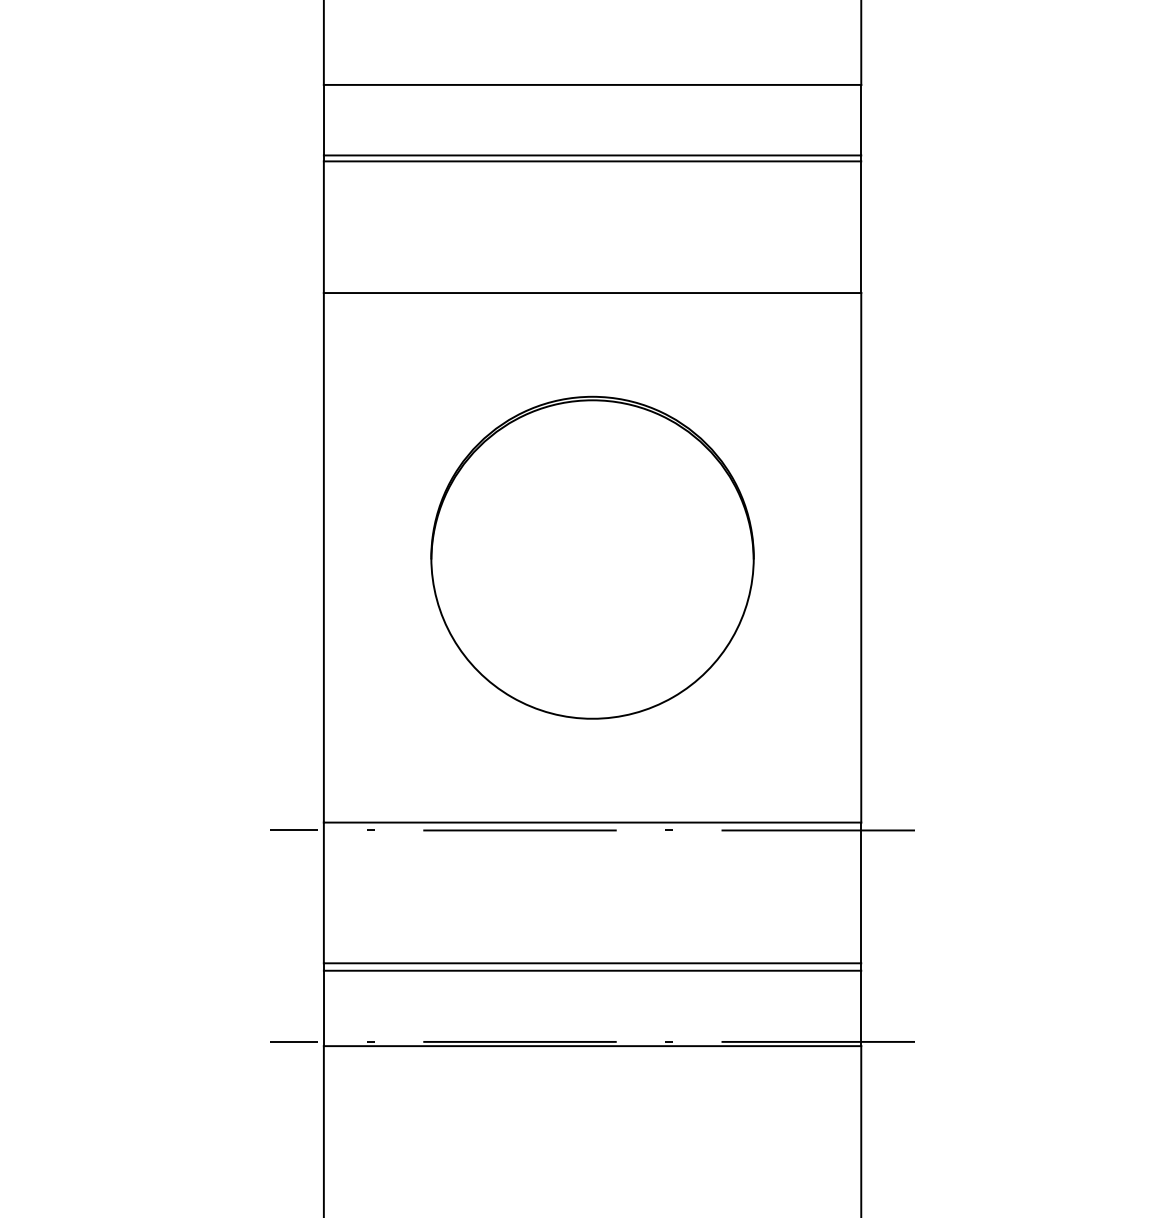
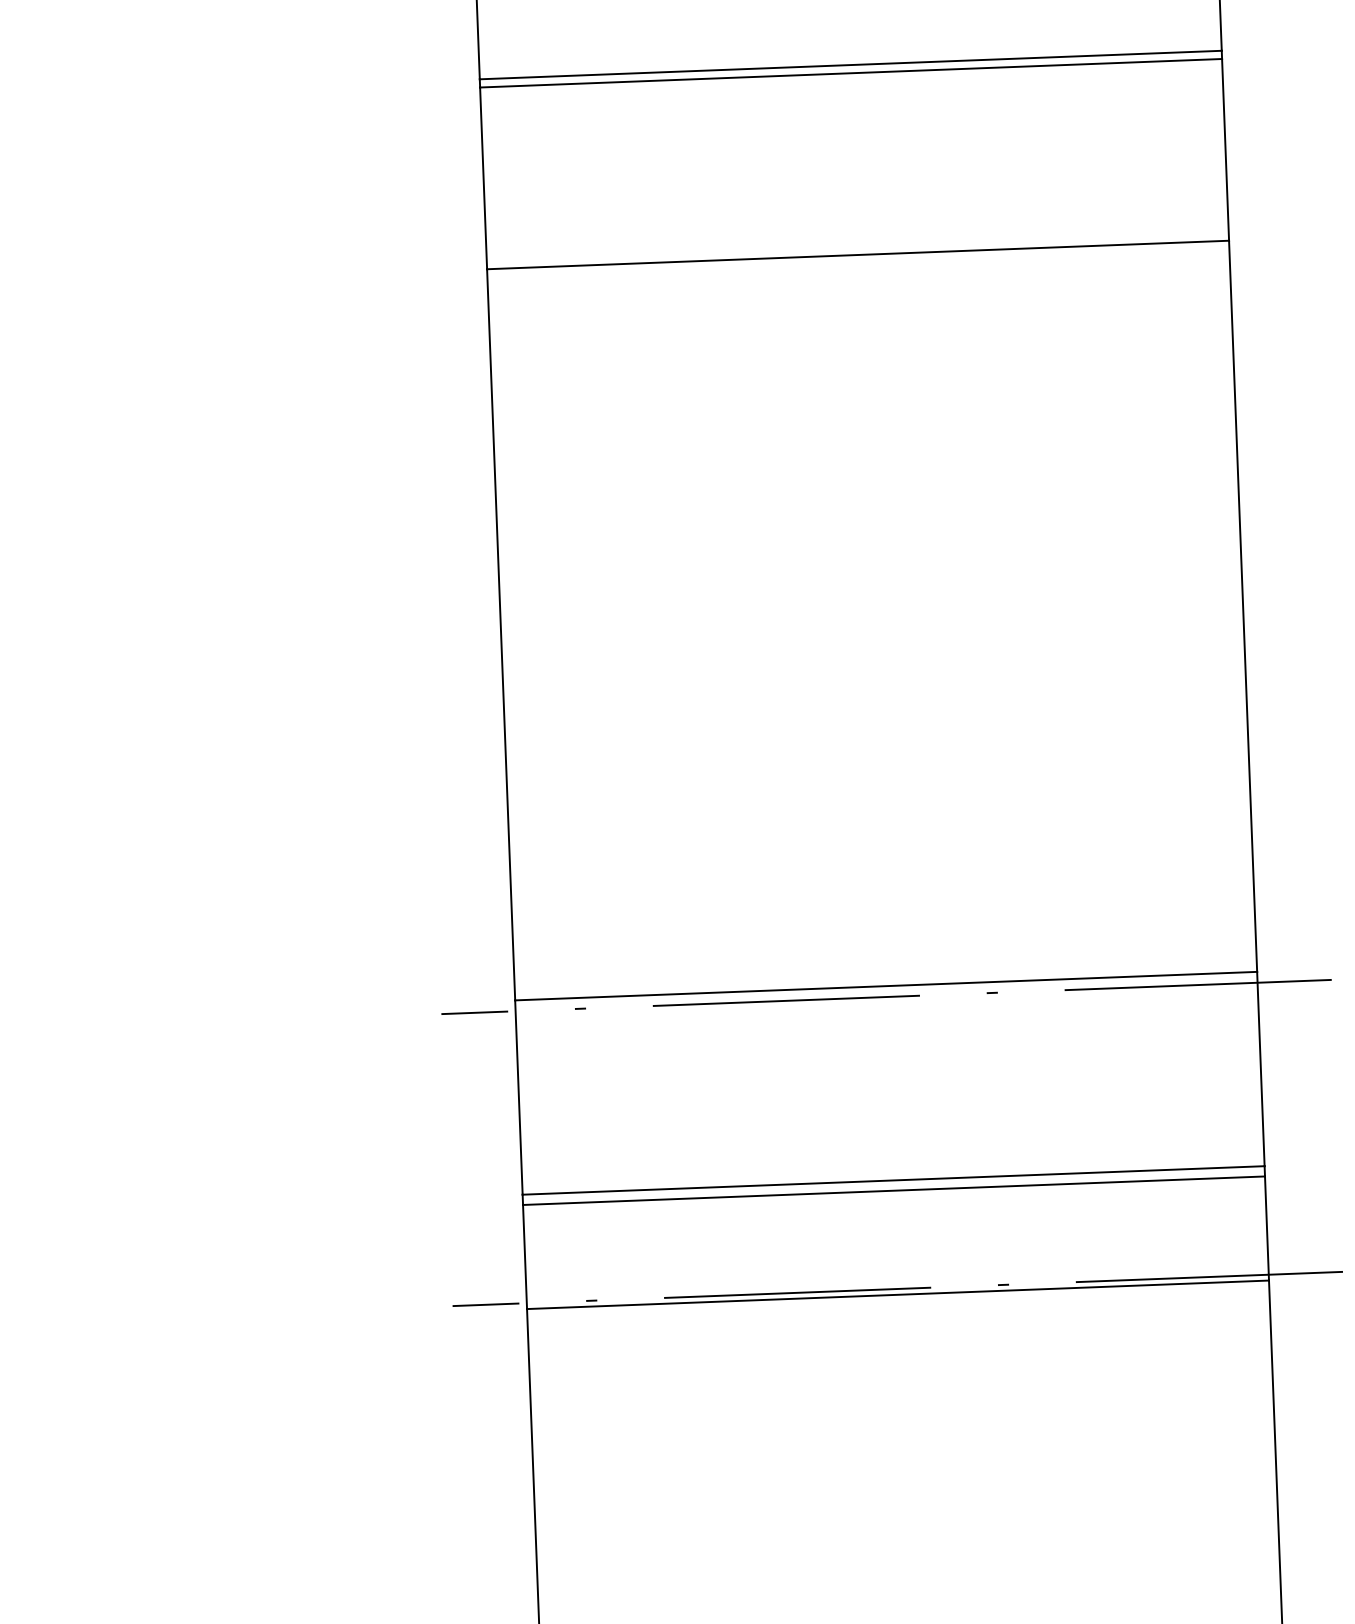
part: (592, 557) -> (872, 620), removed

